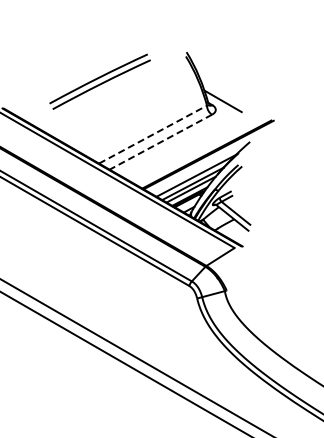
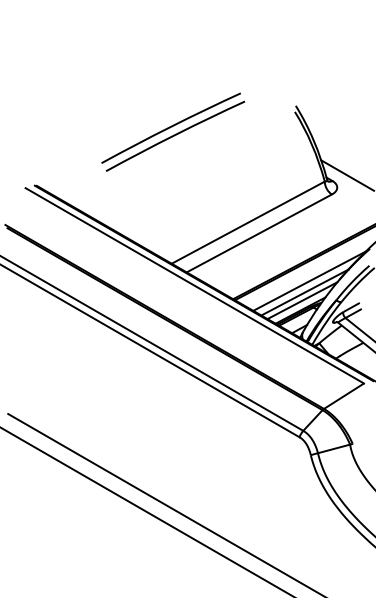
part: (99, 81) -> (172, 131), moved
line: (153, 134) -> (248, 222), dashed -> solid
line: (160, 142) -> (258, 233), dashed -> solid

